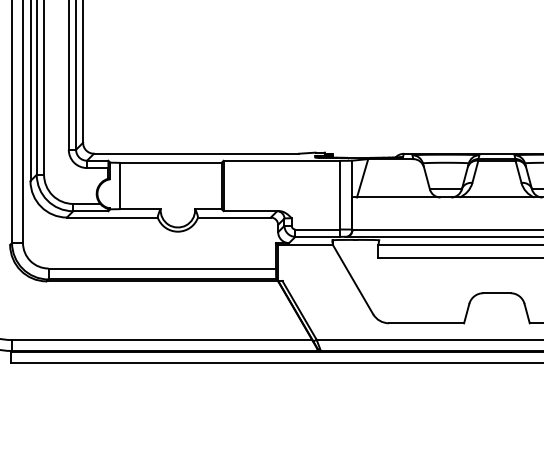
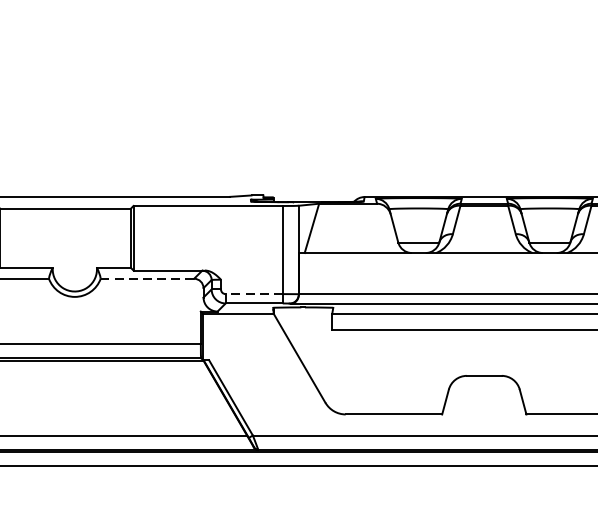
line: (233, 217) -> (146, 278), solid -> dashed
line: (317, 229) -> (254, 294), solid -> dashed

